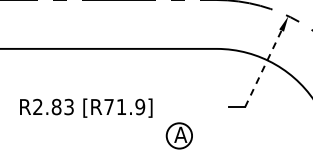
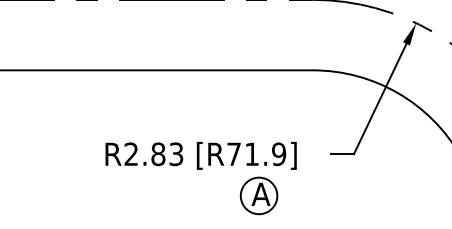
line: (263, 68) -> (380, 98), dashed -> solid
text: (86, 107) -> (201, 154), moved

